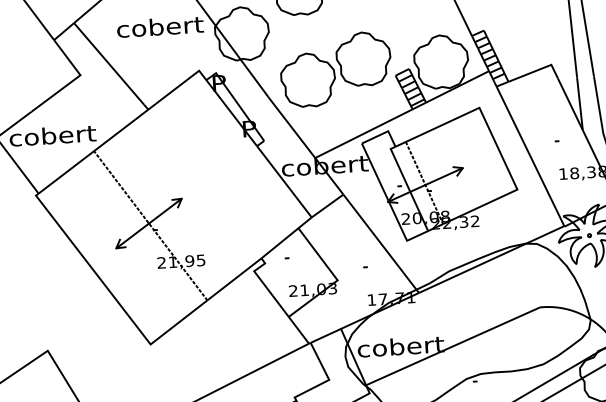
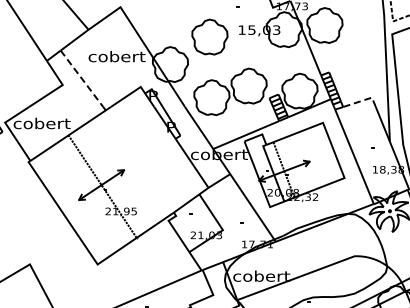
line: (109, 64) -> (82, 79), solid -> dashed
line: (537, 70) -> (362, 100), solid -> dashed

